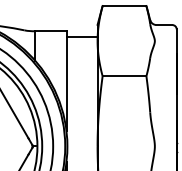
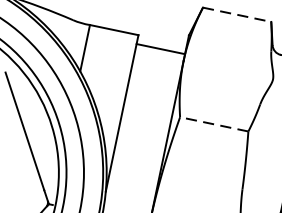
line: (124, 6) -> (236, 15), solid -> dashed
line: (124, 76) -> (214, 124), solid -> dashed

